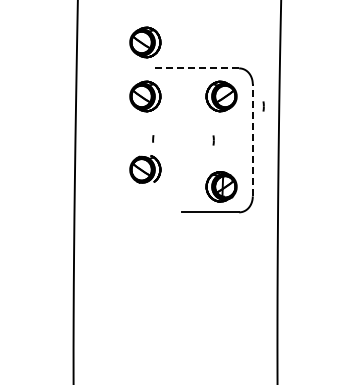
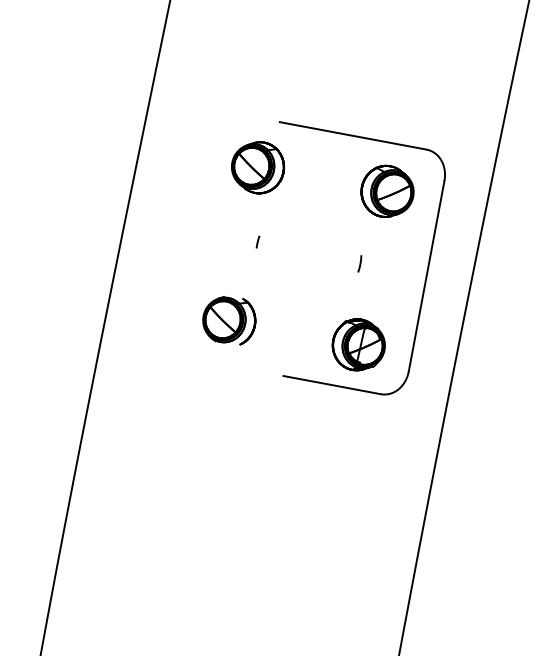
part: (145, 42) -> (275, 75), removed
line: (195, 68) -> (352, 135), dashed -> solid
part: (263, 106) -> (455, 222), removed
line: (252, 140) -> (426, 276), dashed -> solid
part: (145, 169) -> (229, 320), moved

